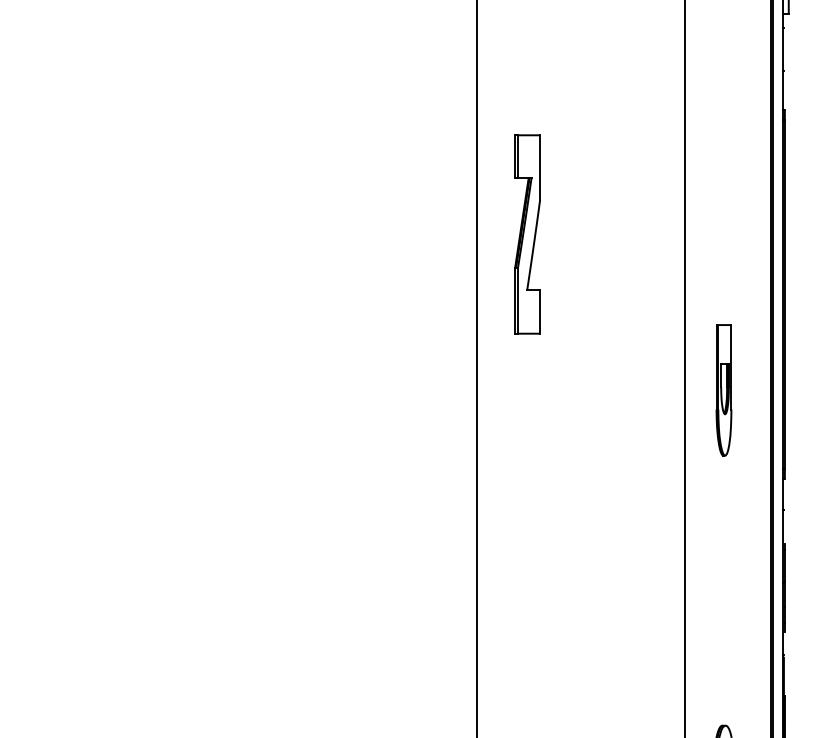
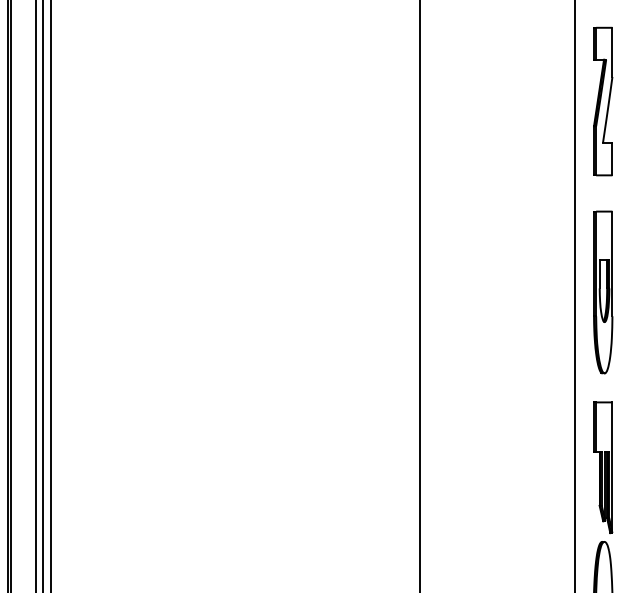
part: (527, 234) -> (603, 101), moved
part: (724, 390) -> (603, 292), size x1.67
part: (724, 625) -> (603, 467), added

